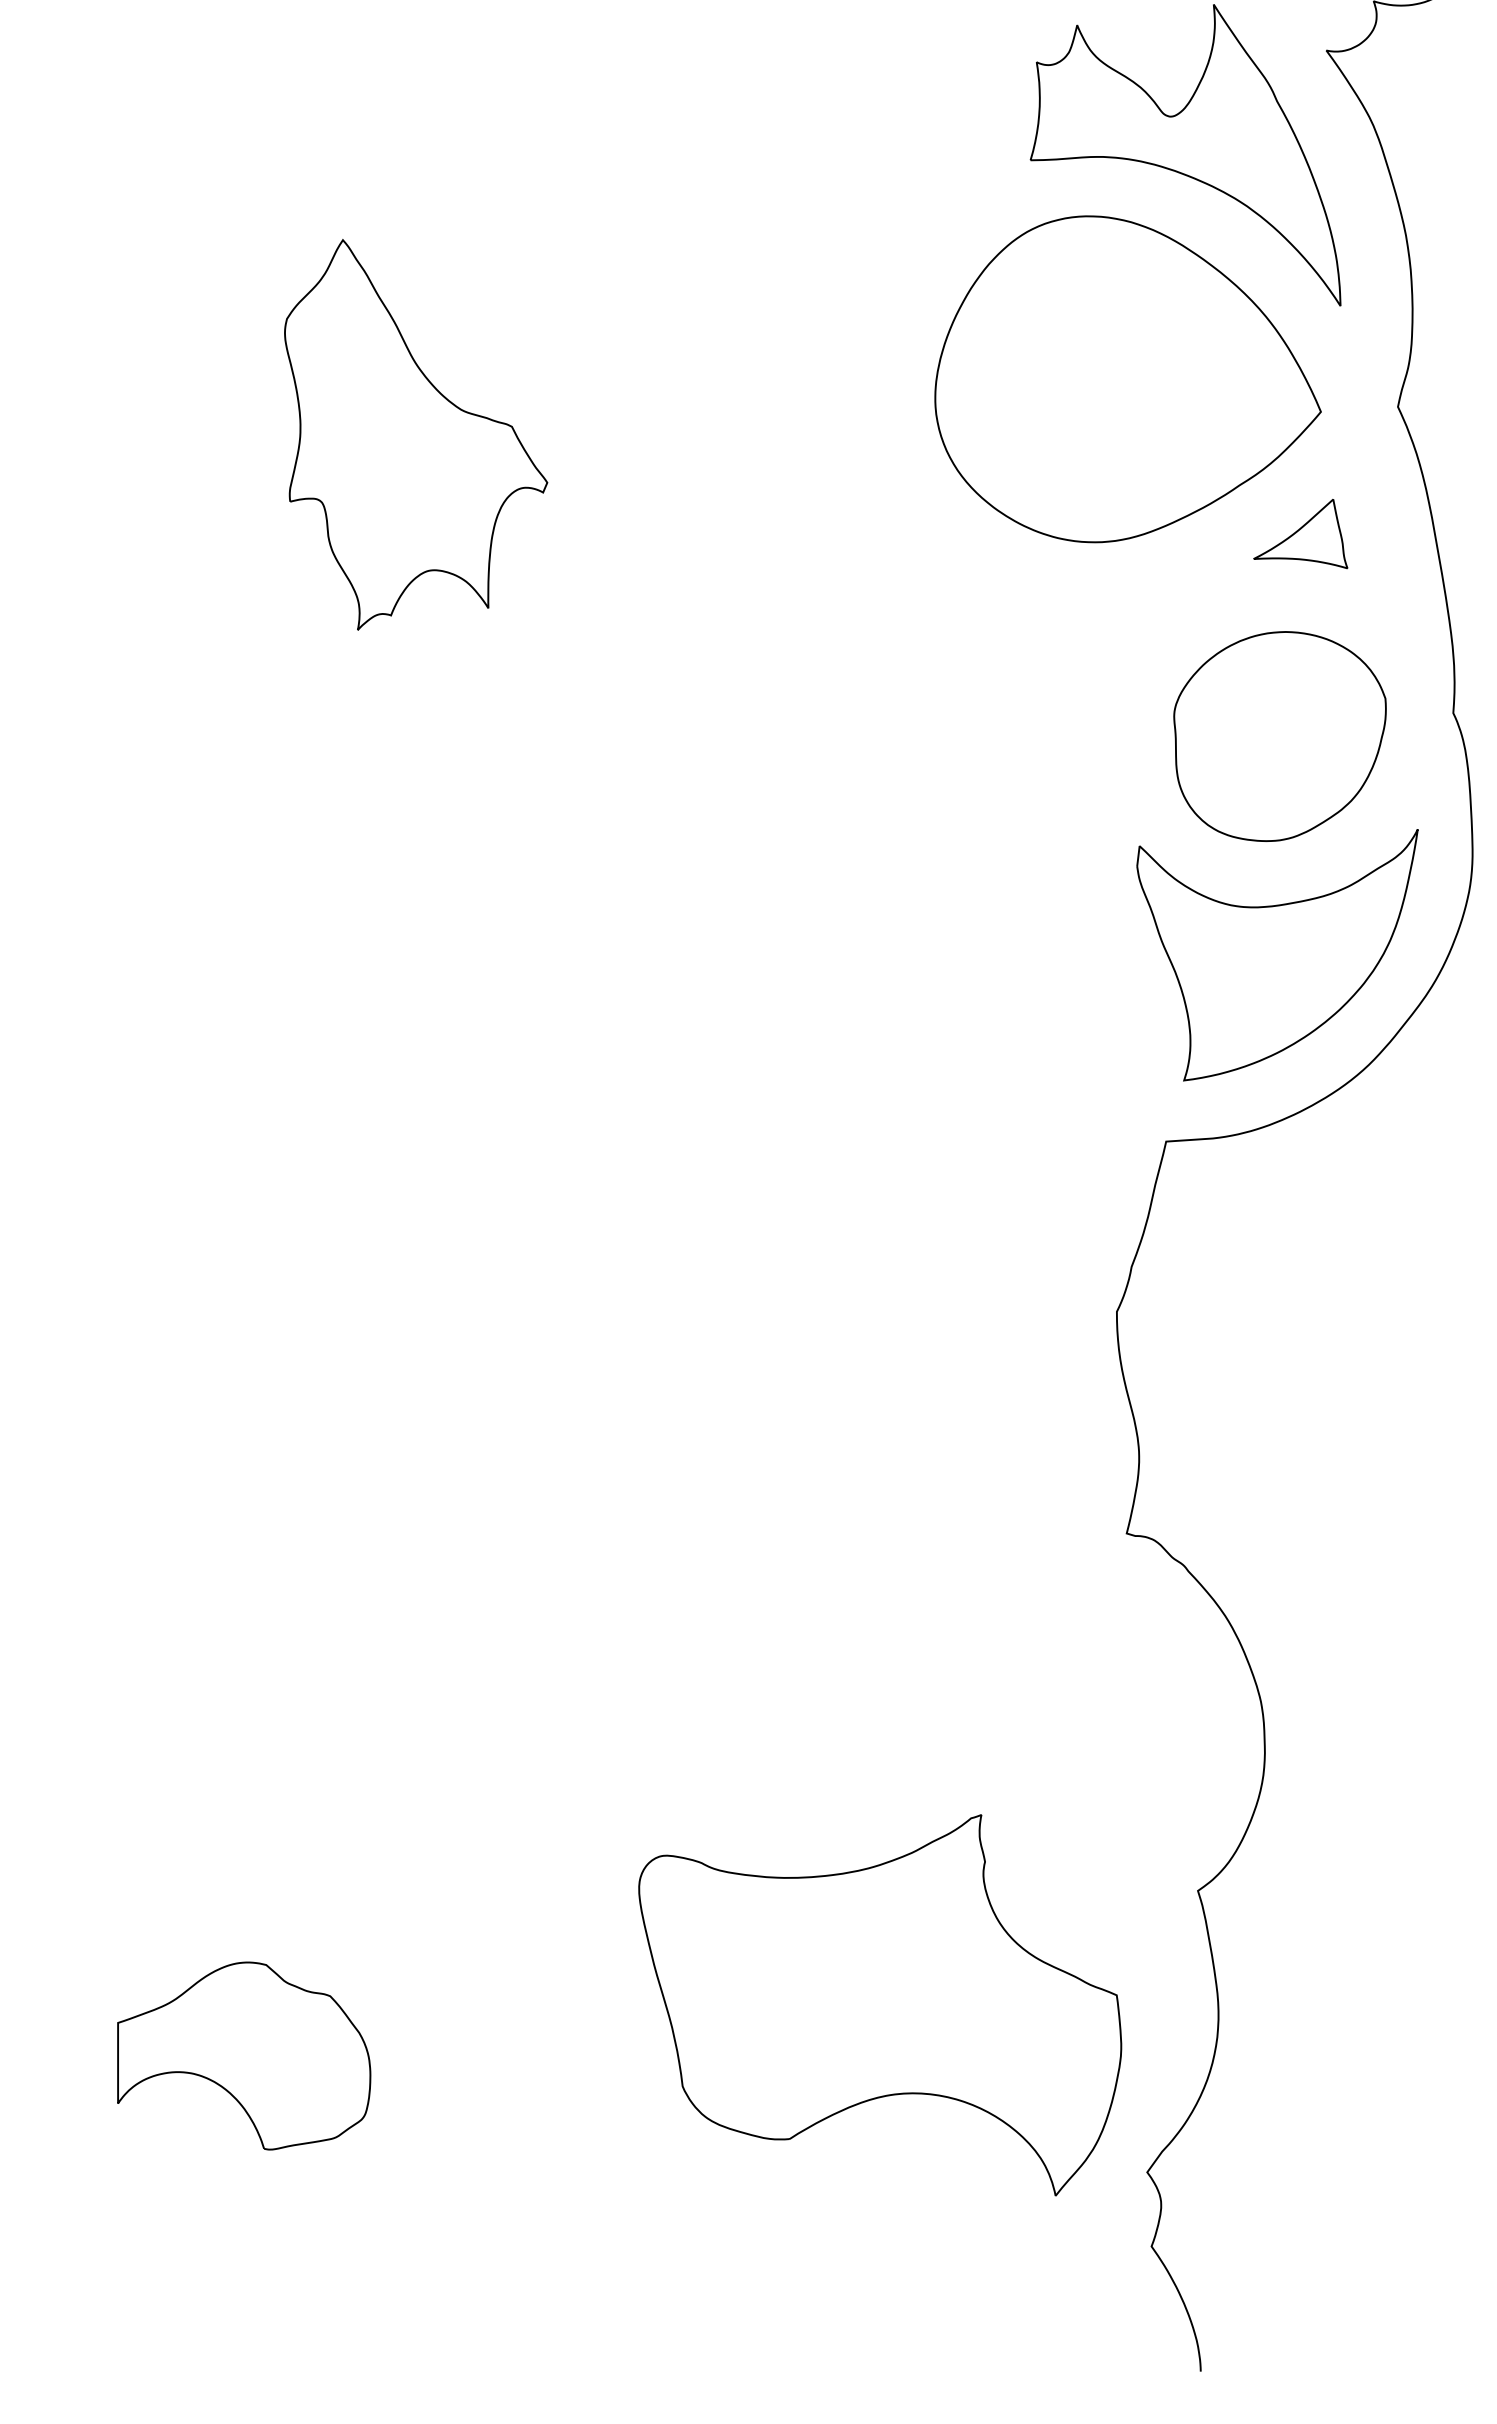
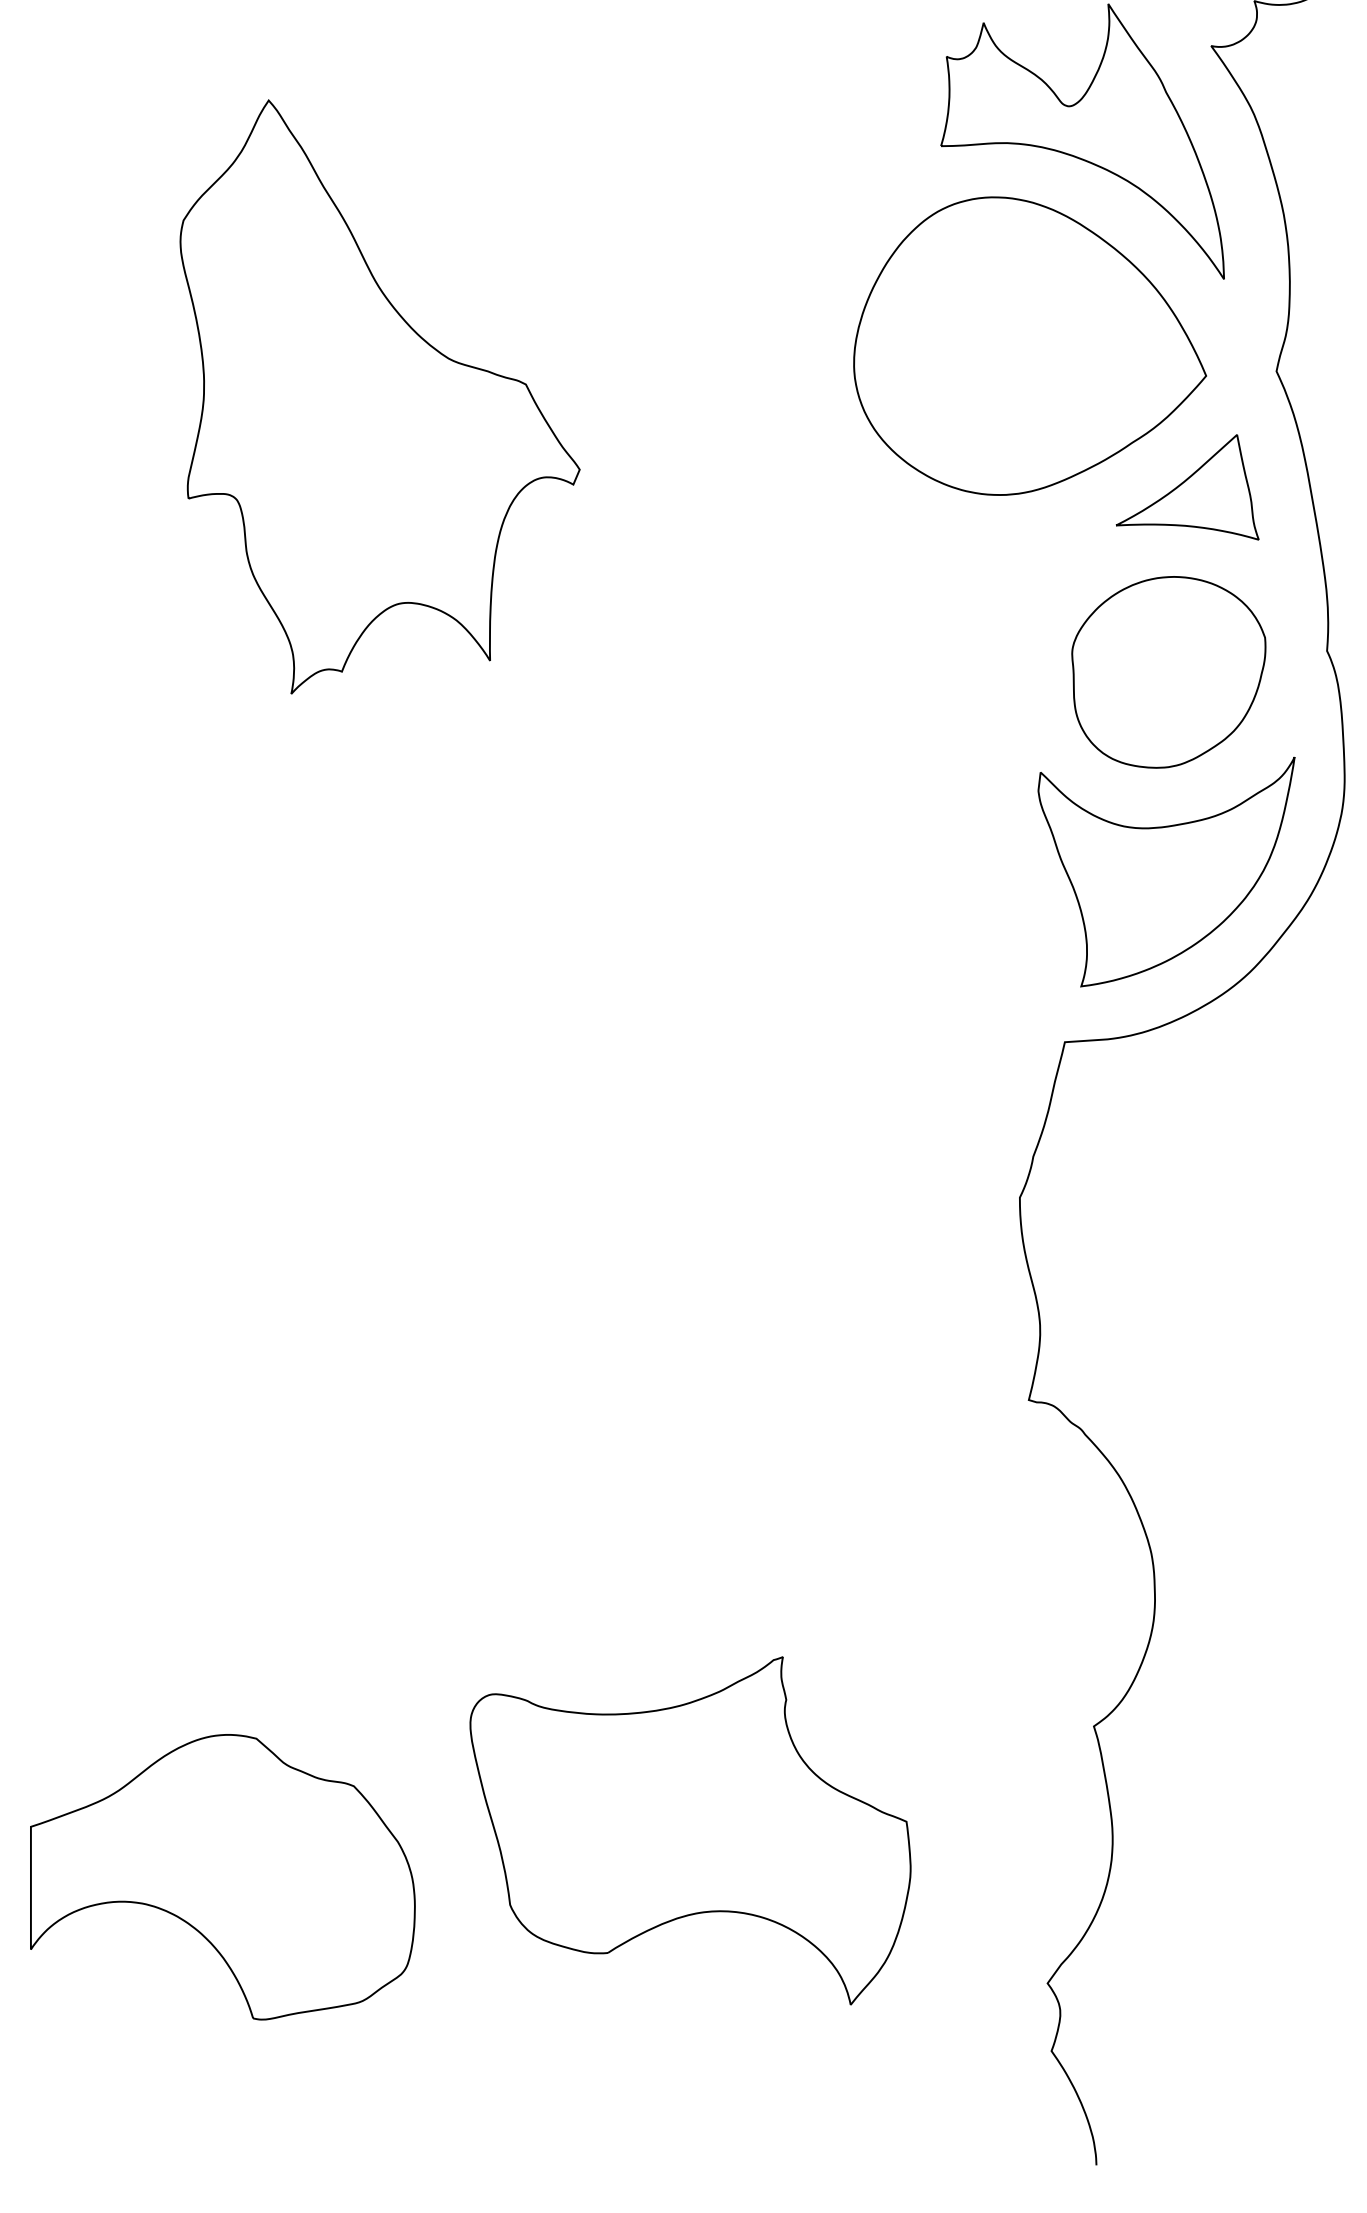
part: (415, 434) -> (379, 396), size x1.67
part: (1300, 533) -> (1187, 486), size x1.67
part: (880, 2005) -> (690, 1831), moved
part: (244, 2055) -> (223, 1876), size x1.67

